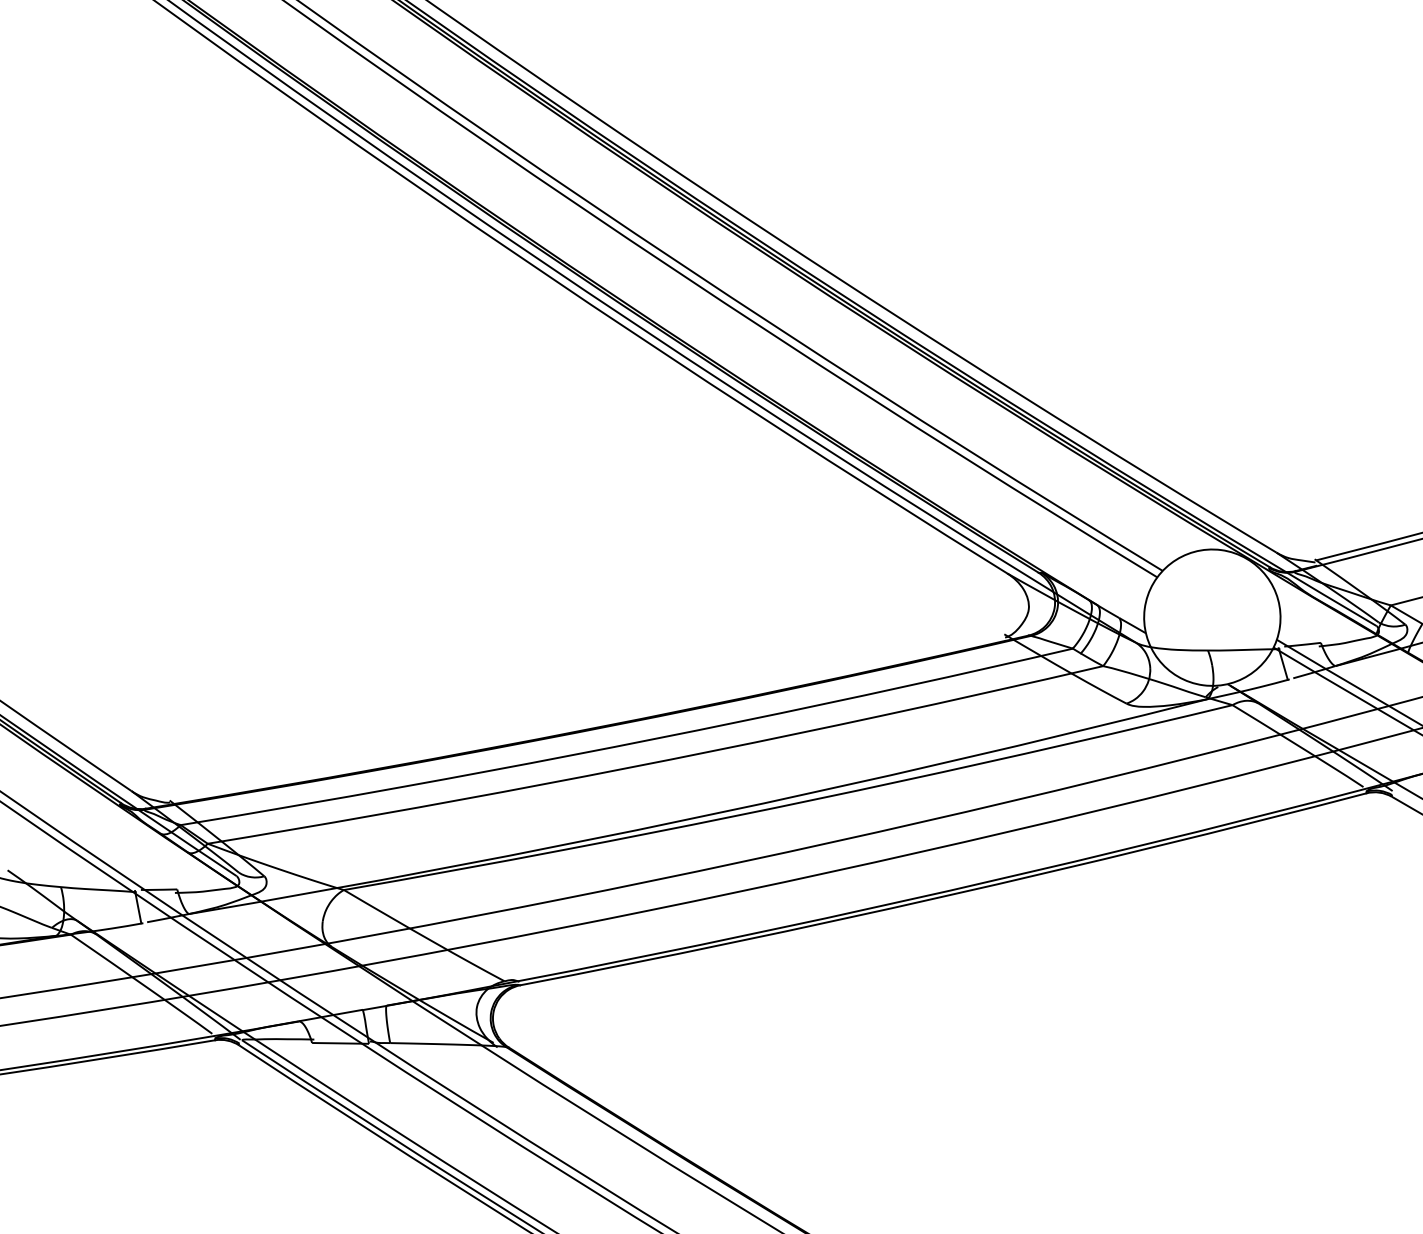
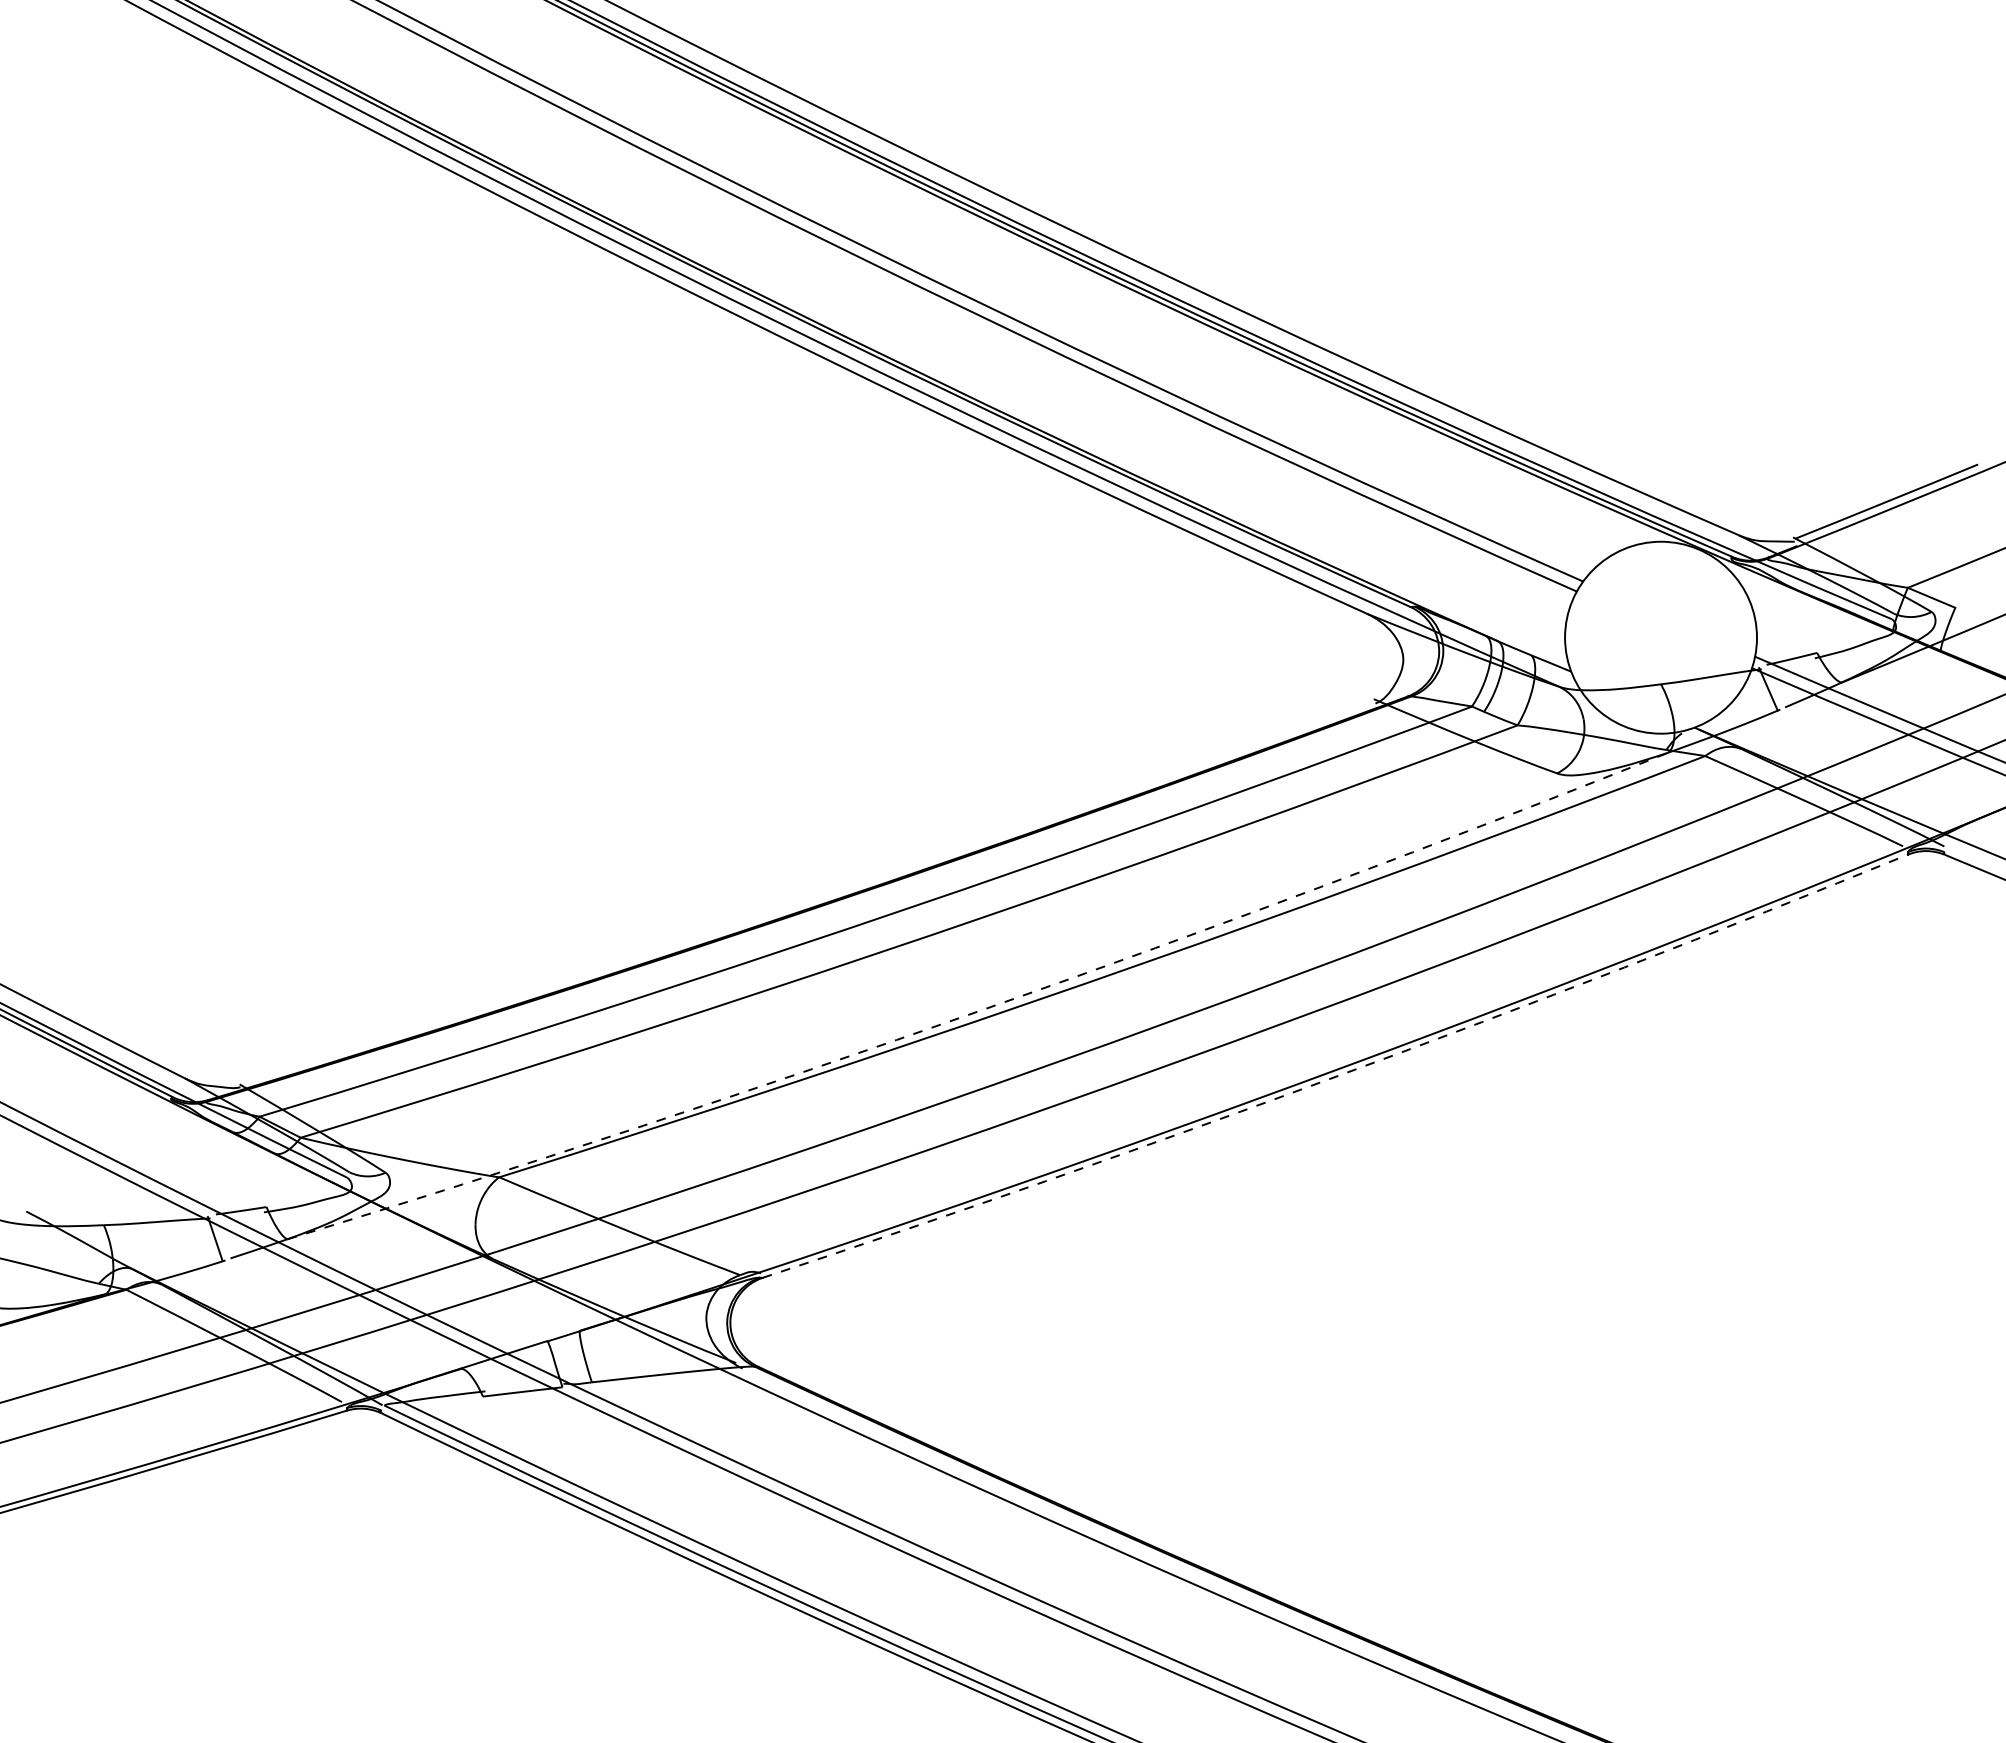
arc: (699, 816) -> (982, 1009), solid -> dashed
arc: (944, 896) -> (1338, 1075), solid -> dashed

